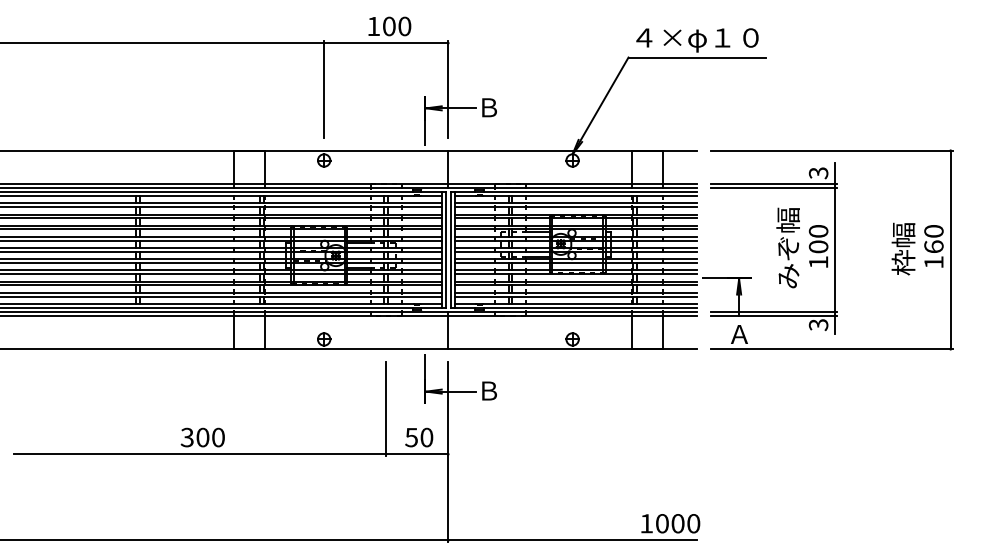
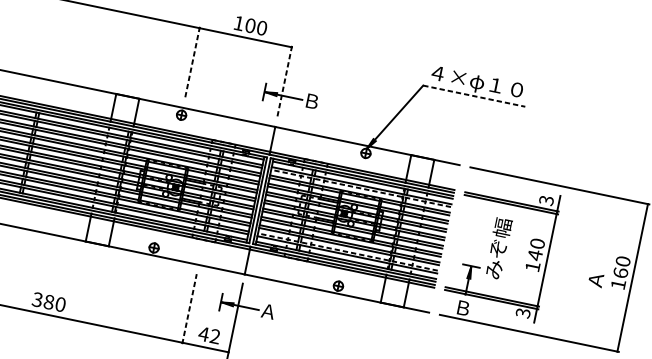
line: (697, 57) -> (474, 96), solid -> dashed
line: (324, 90) -> (192, 63), solid -> dashed
line: (448, 90) -> (284, 82), solid -> dashed
line: (425, 132) -> (261, 110), removed
line: (575, 207) -> (360, 188), solid -> dashed
text: (818, 246) -> (535, 254), 100 -> 140
text: (787, 247) -> (497, 248), moved
text: (903, 248) -> (597, 269), 枠幅 -> Ａ
line: (713, 277) -> (452, 261), removed
line: (575, 292) -> (347, 251), solid -> dashed
text: (739, 334) -> (463, 308), Ａ -> Ｂ
line: (425, 366) -> (225, 283), removed
text: (488, 390) -> (268, 311), Ｂ -> Ａ
line: (386, 408) -> (189, 308), solid -> dashed
text: (202, 437) -> (48, 302), 300 -> 380
text: (418, 437) -> (209, 335), 50 -> 42

